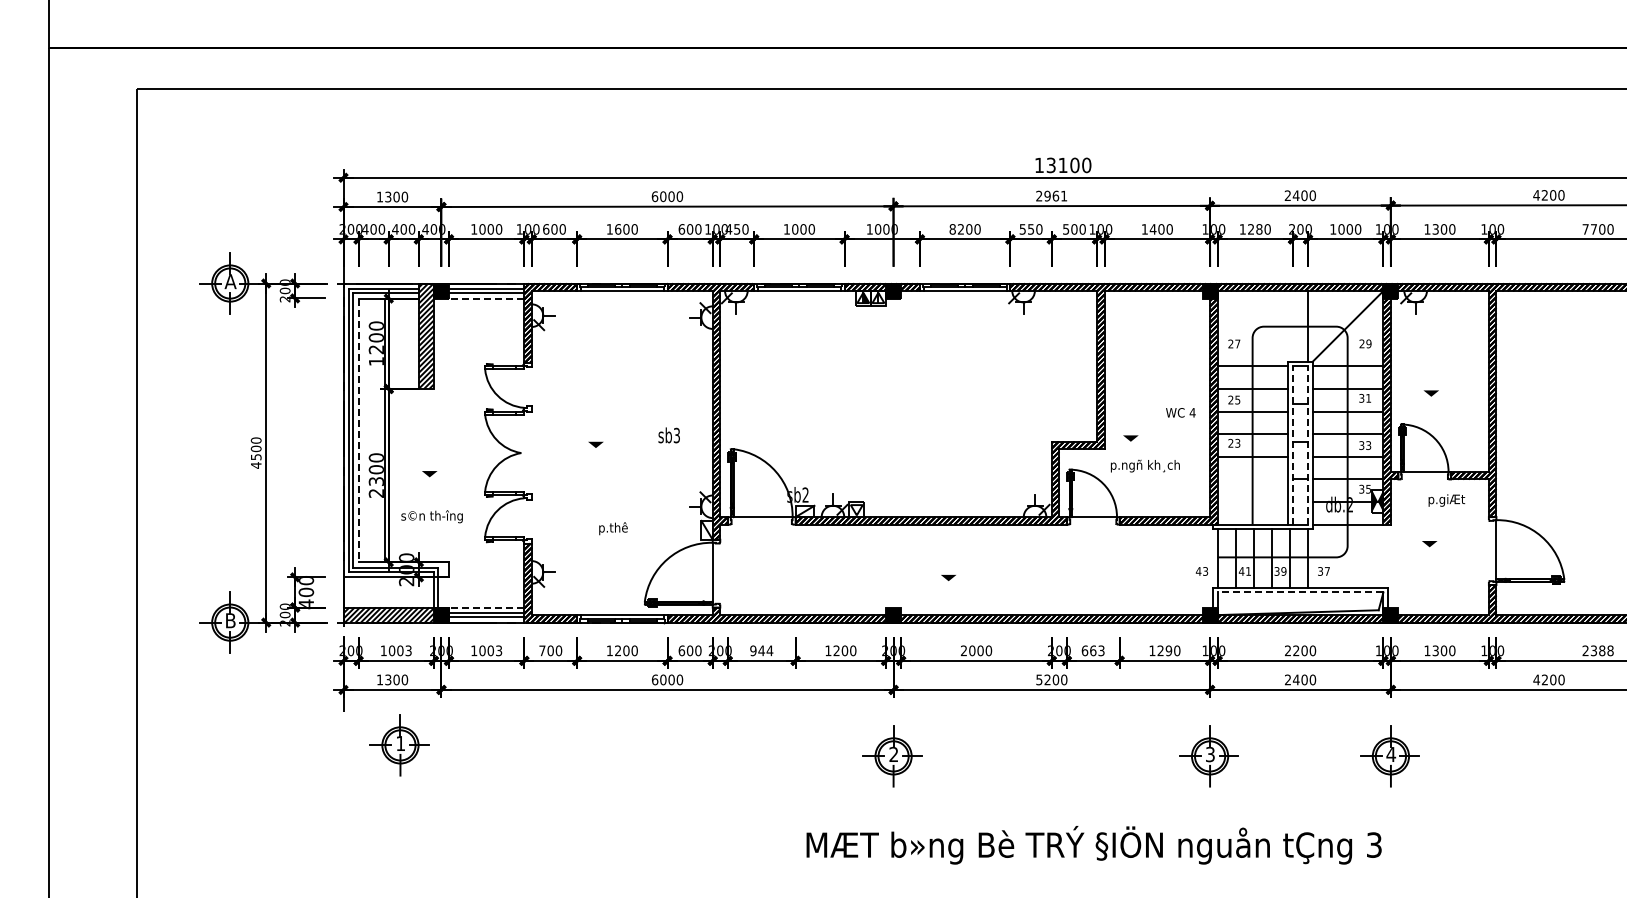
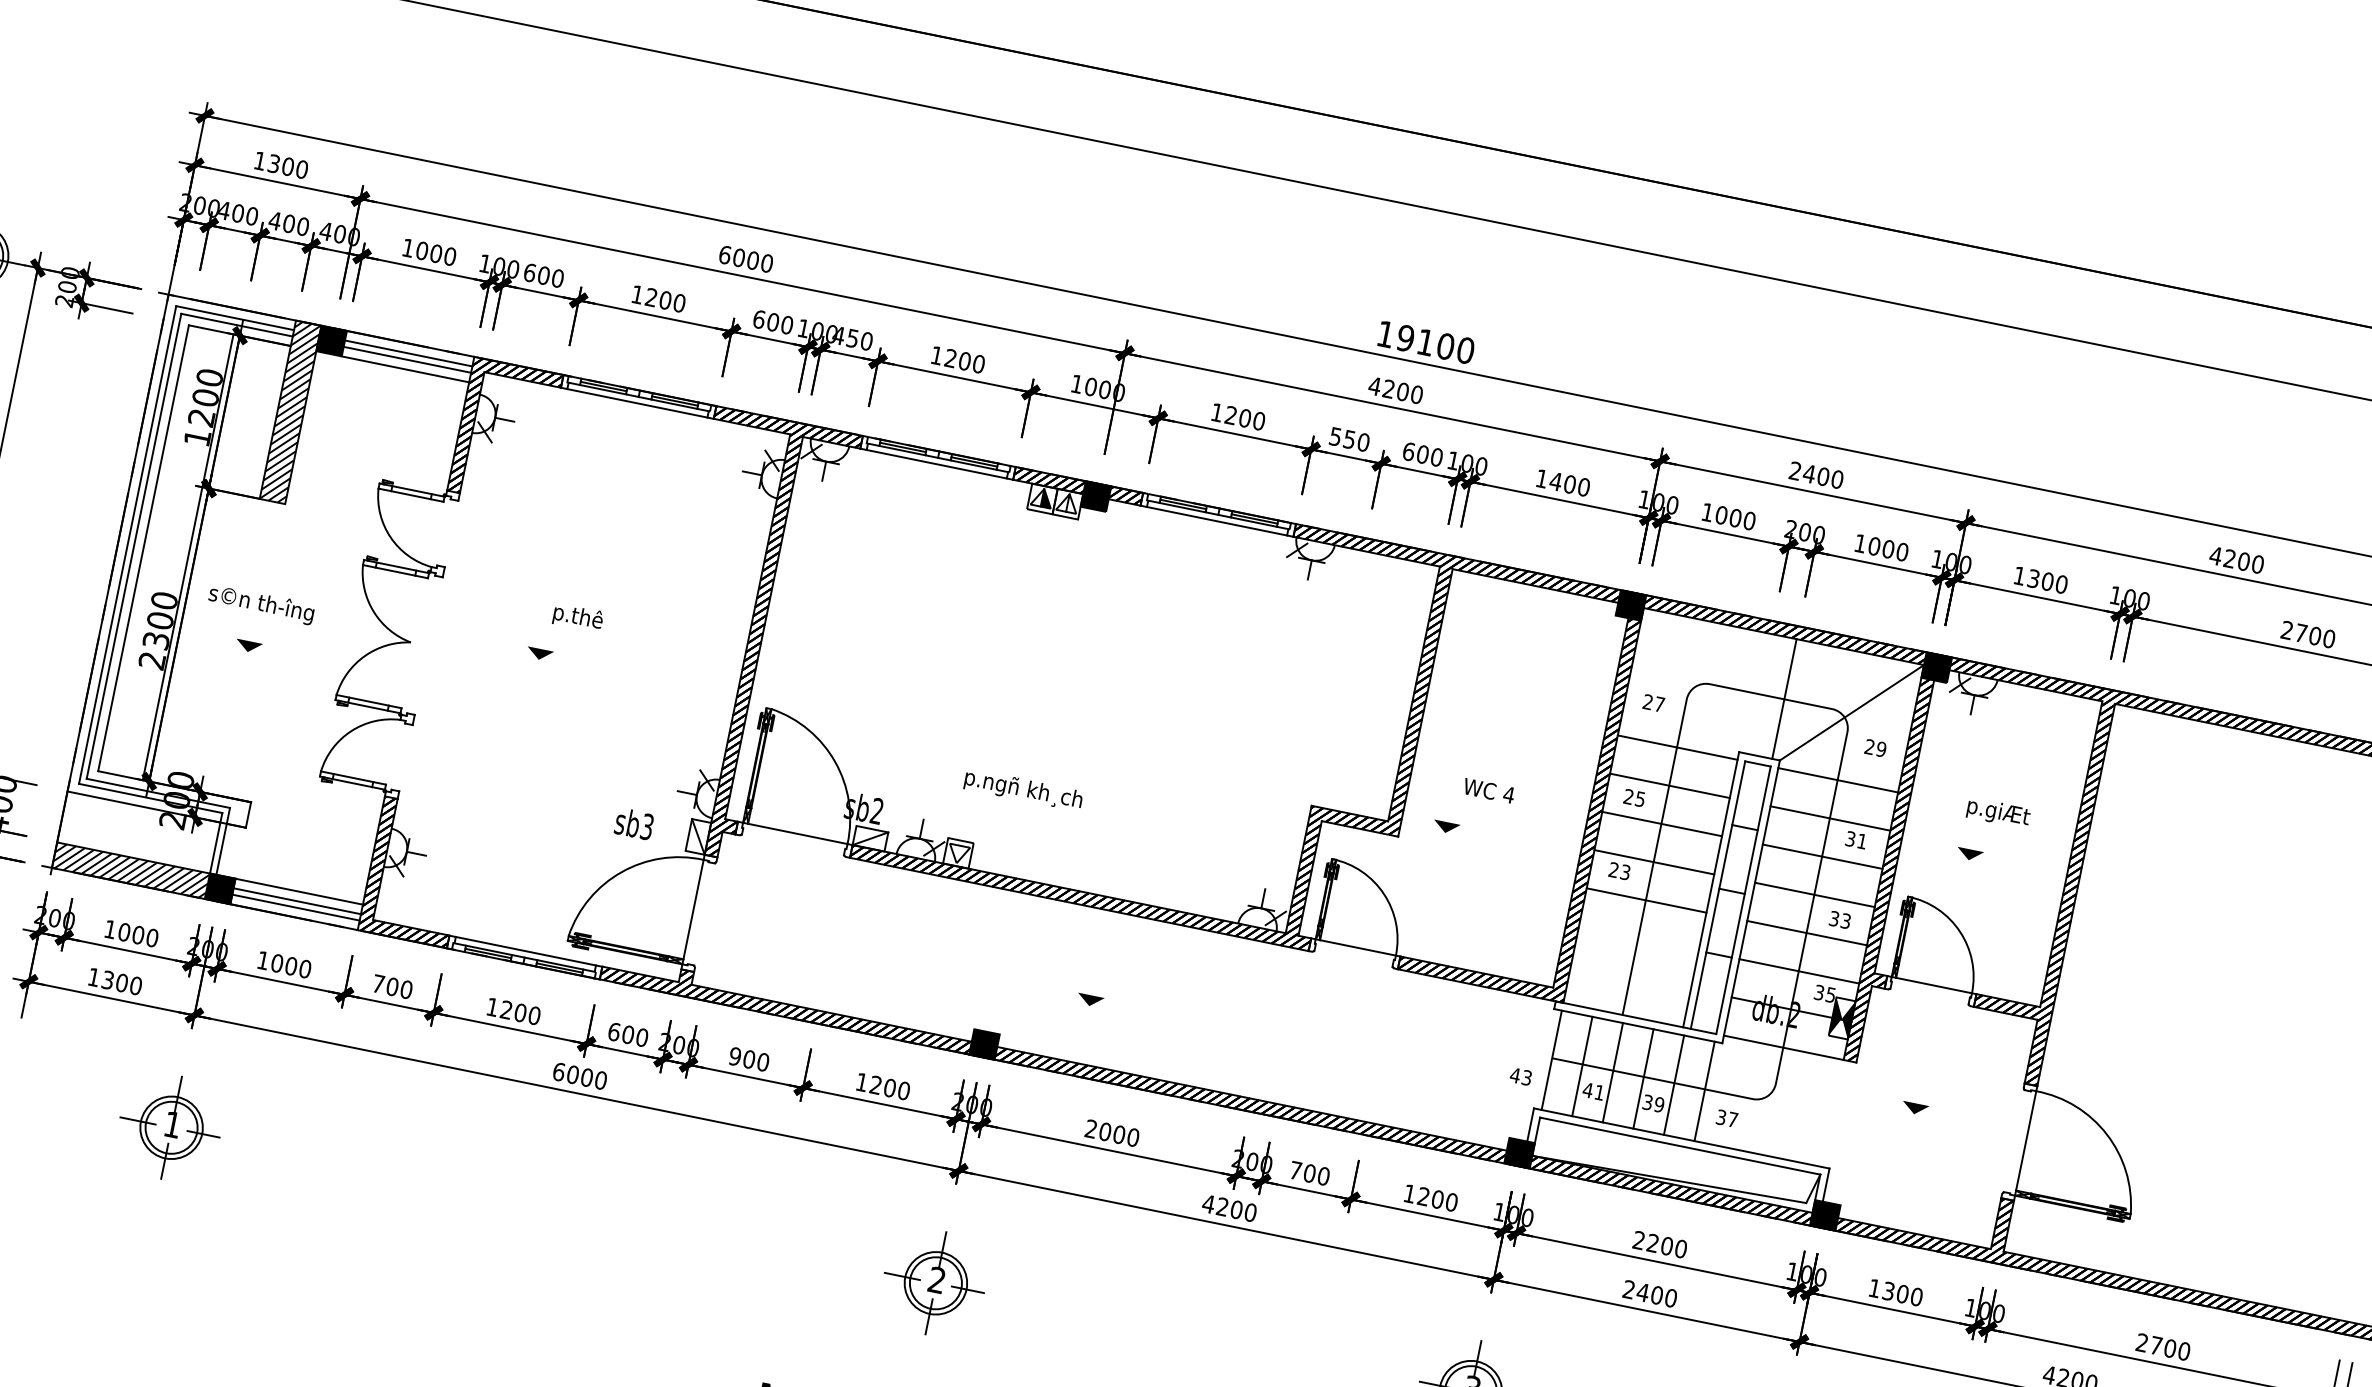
text: (1050, 164) -> (1404, 336), 13100 -> 19100
text: (1051, 195) -> (1395, 389), 2961 -> 4200
text: (618, 229) -> (652, 297), 1600 -> 1200
text: (795, 229) -> (951, 358), 1000 -> 1200
text: (952, 229) -> (1216, 412), 8200 -> 1200
text: (1066, 229) -> (1409, 451), 500 -> 600
text: (1254, 229) -> (1727, 516), 1280 -> 1000
text: (1585, 229) -> (2286, 630), 7700 -> 2700
line: (486, 298) -> (405, 369), dashed -> solid
text: (1180, 412) -> (1488, 790), moved
line: (358, 430) -> (143, 548), dashed -> solid
text: (668, 435) -> (633, 823), moved
line: (1292, 445) -> (1717, 894), dashed -> solid
line: (1308, 445) -> (1744, 900), dashed -> solid
text: (1145, 465) -> (1023, 789), moved
text: (1446, 500) -> (1997, 812), moved
text: (431, 516) -> (260, 603), moved
text: (613, 528) -> (578, 617), moved
line: (1300, 592) -> (1680, 1146), dashed -> solid
line: (486, 607) -> (298, 891), dashed -> solid
text: (408, 650) -> (152, 937), 1003 -> 1000
text: (498, 650) -> (304, 968), 1003 -> 1000
text: (765, 650) -> (755, 1060), 944 -> 900
text: (1092, 650) -> (1308, 1172), 663 -> 700
text: (1168, 650) -> (1437, 1198), 1290 -> 1200
text: (1601, 650) -> (2169, 1347), 2388 -> 2700
text: (1039, 679) -> (1209, 1203), 5200 -> 4200
part: (399, 745) -> (169, 1127), moved

